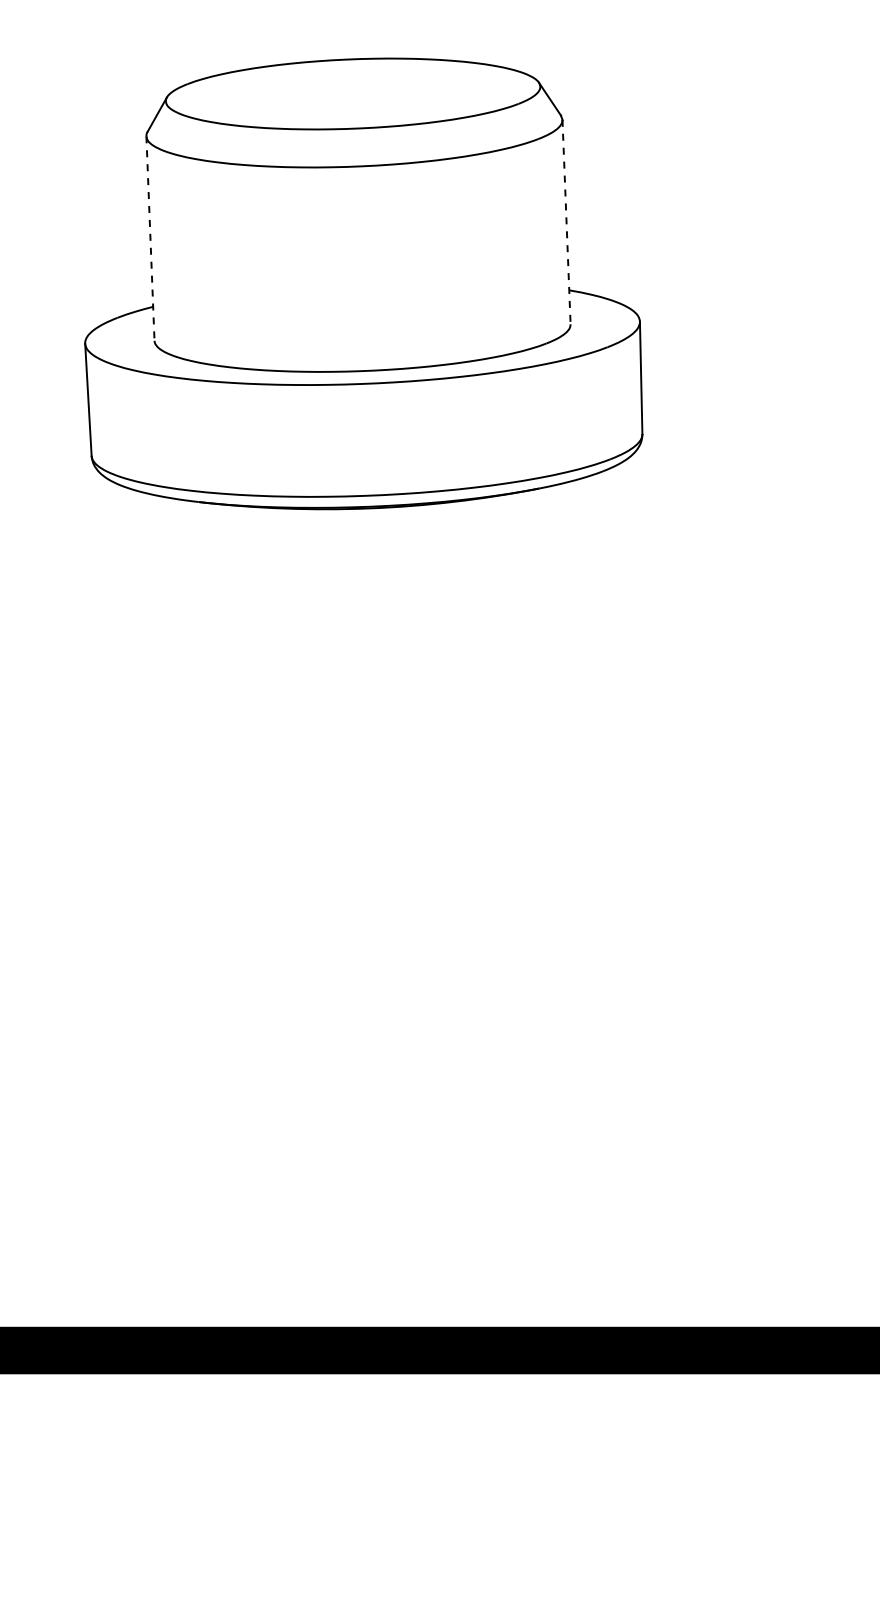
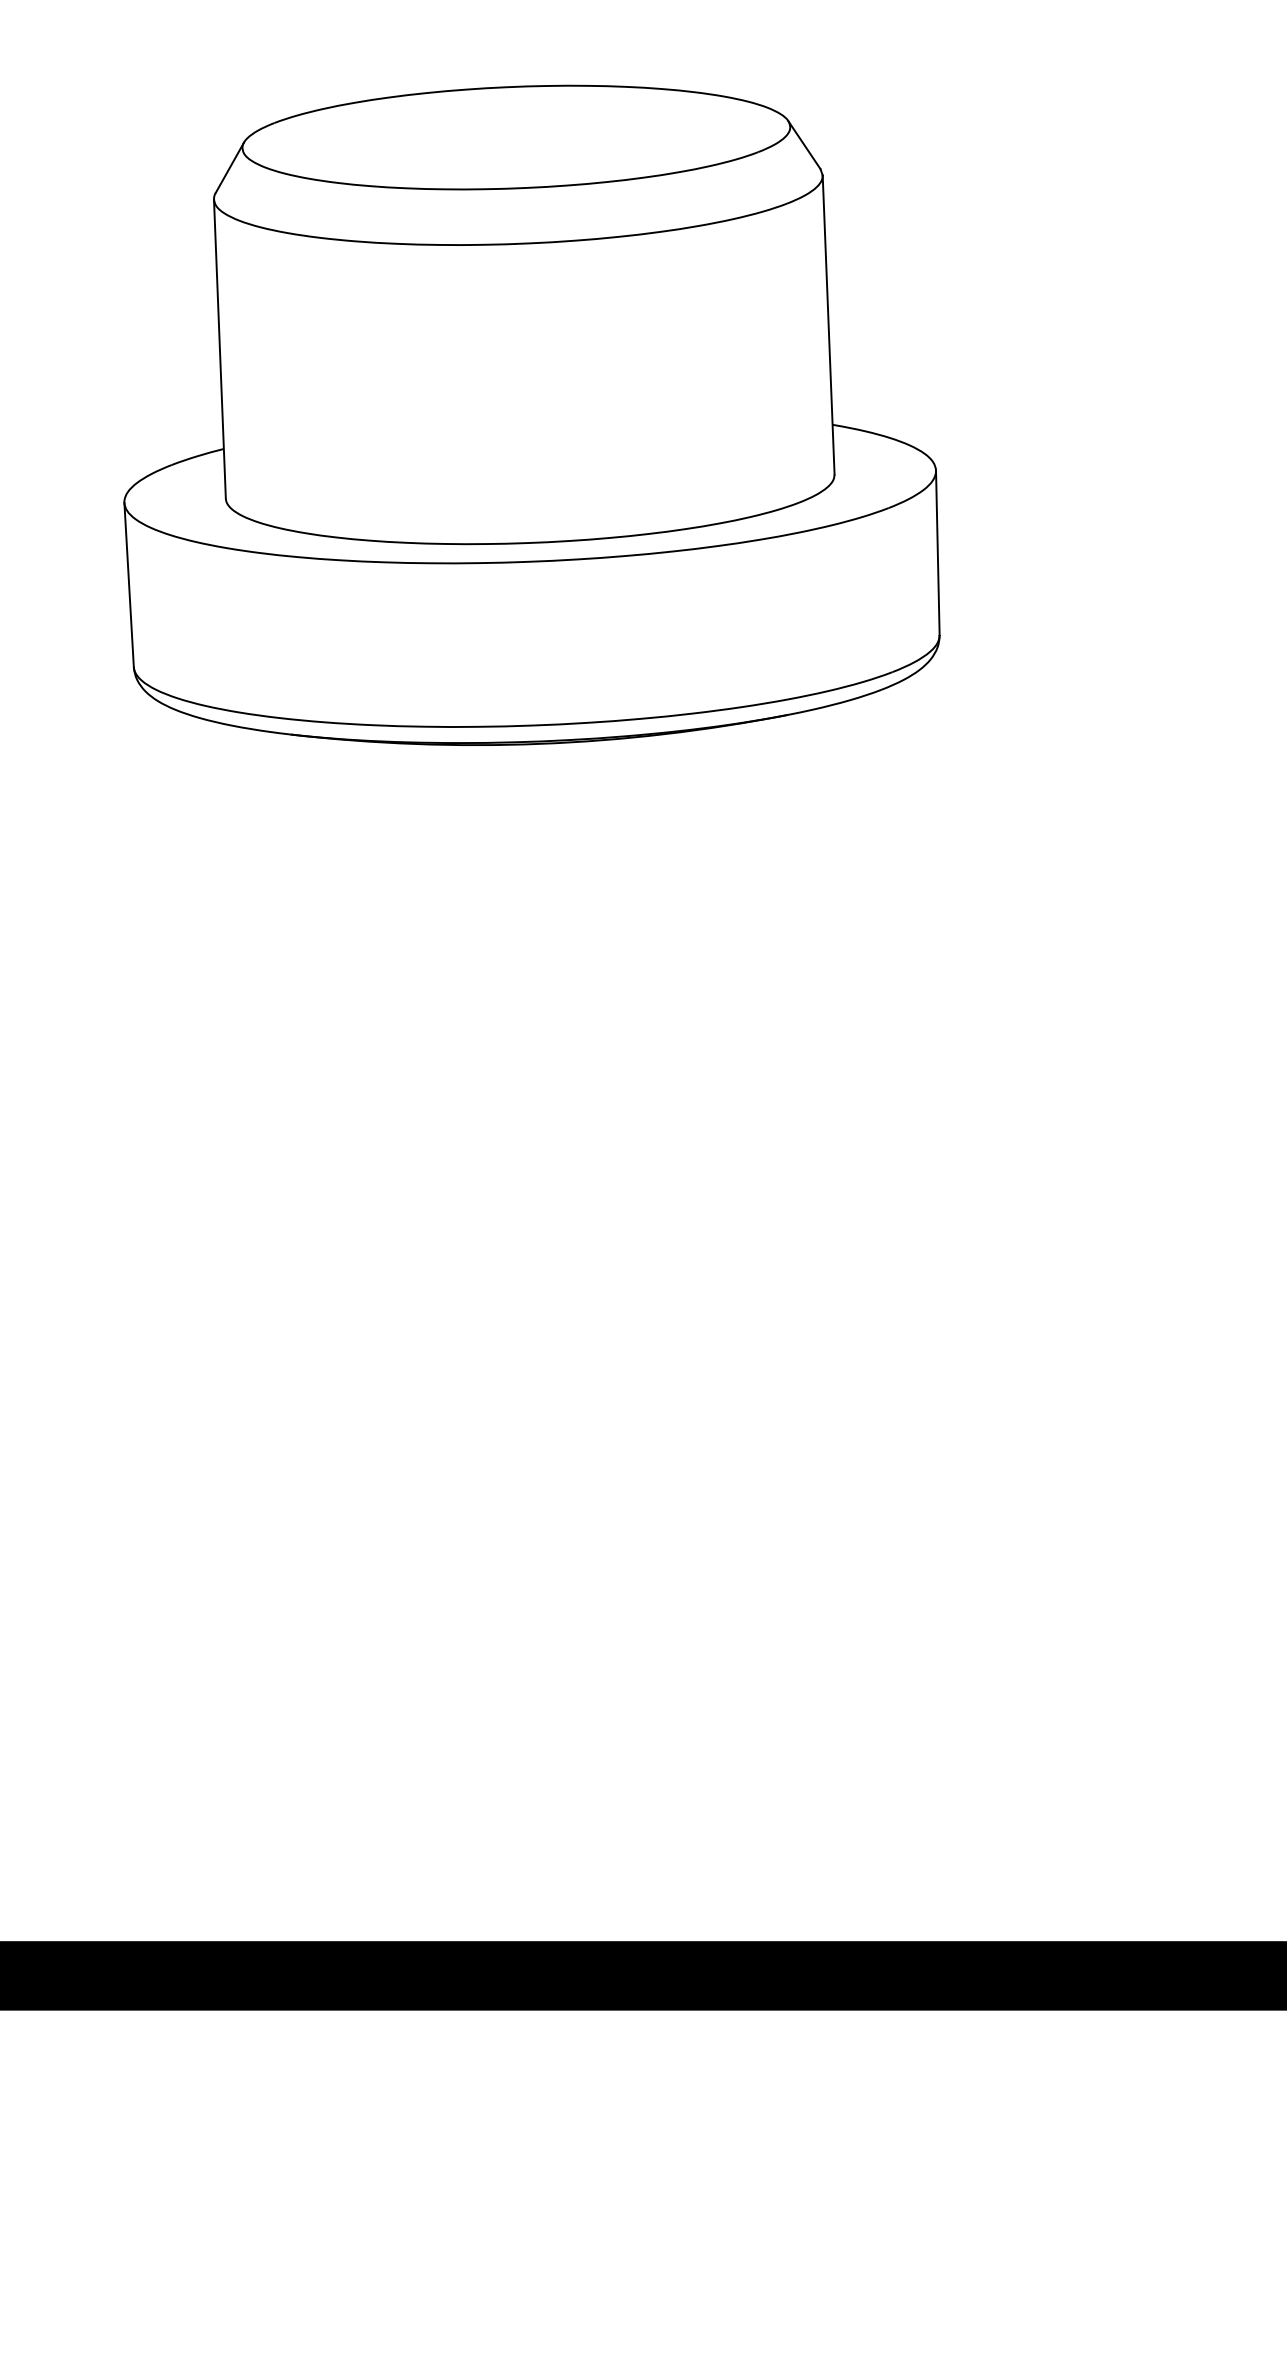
line: (566, 222) -> (828, 325), dashed -> solid
line: (150, 239) -> (219, 350), dashed -> solid

